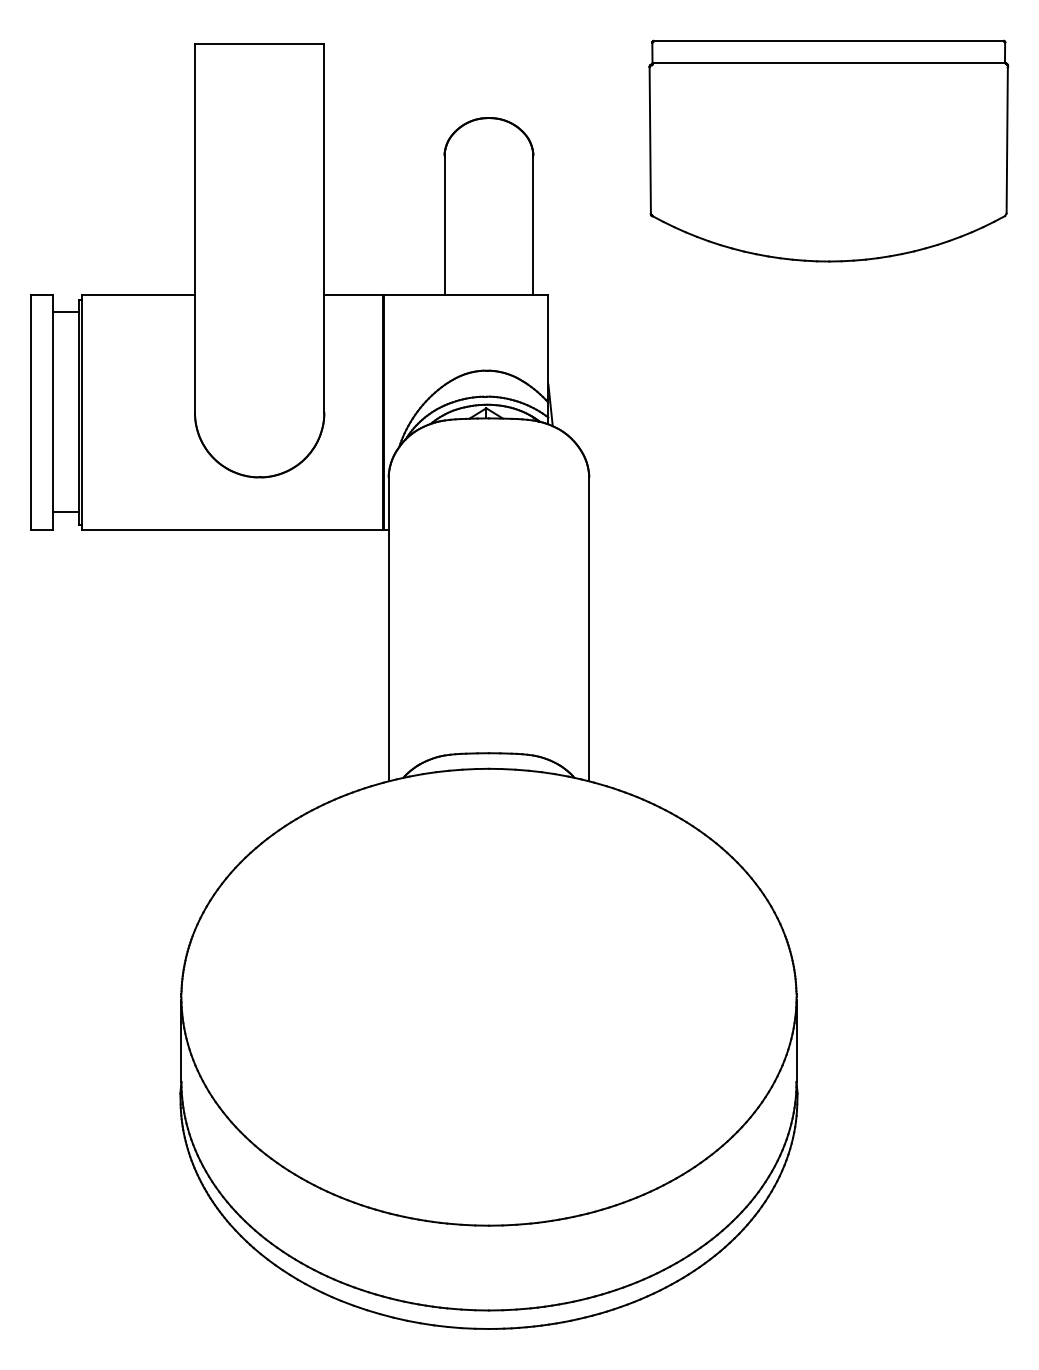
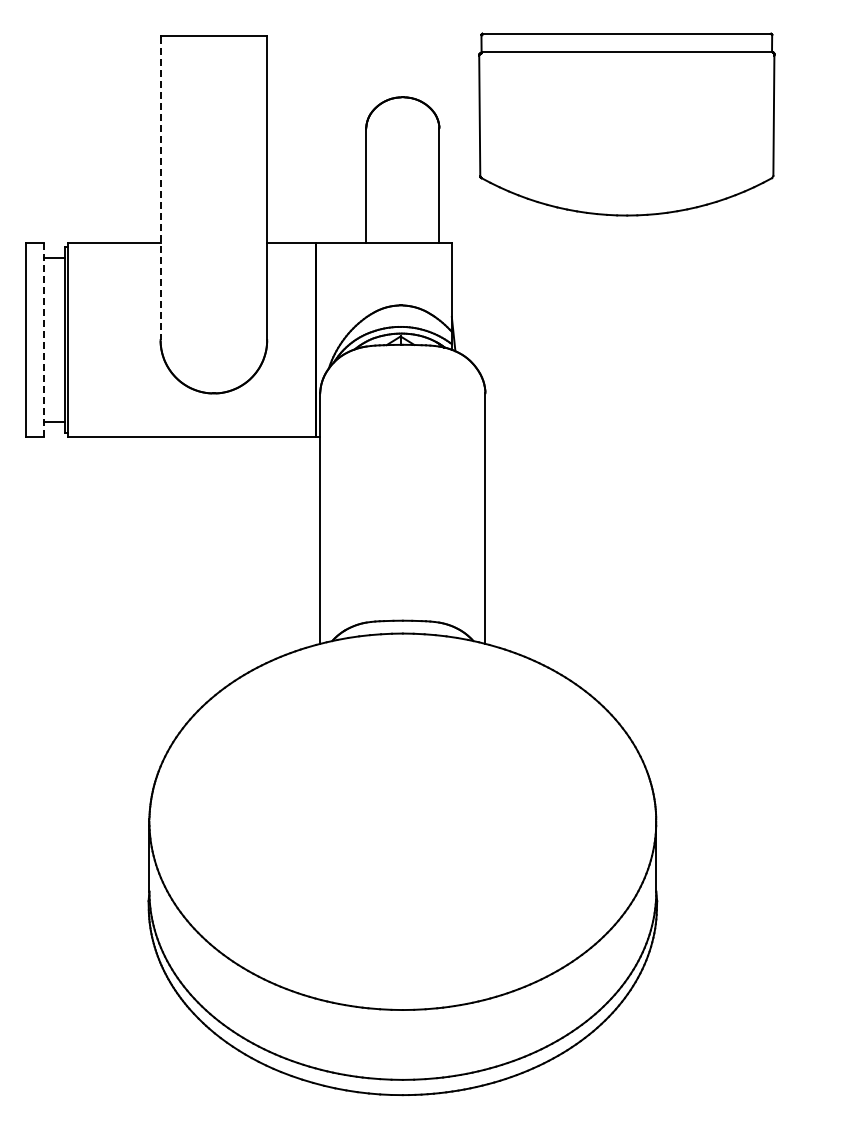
part: (828, 151) -> (626, 124), moved
line: (194, 229) -> (160, 189), solid -> dashed
line: (54, 411) -> (44, 339), solid -> dashed

